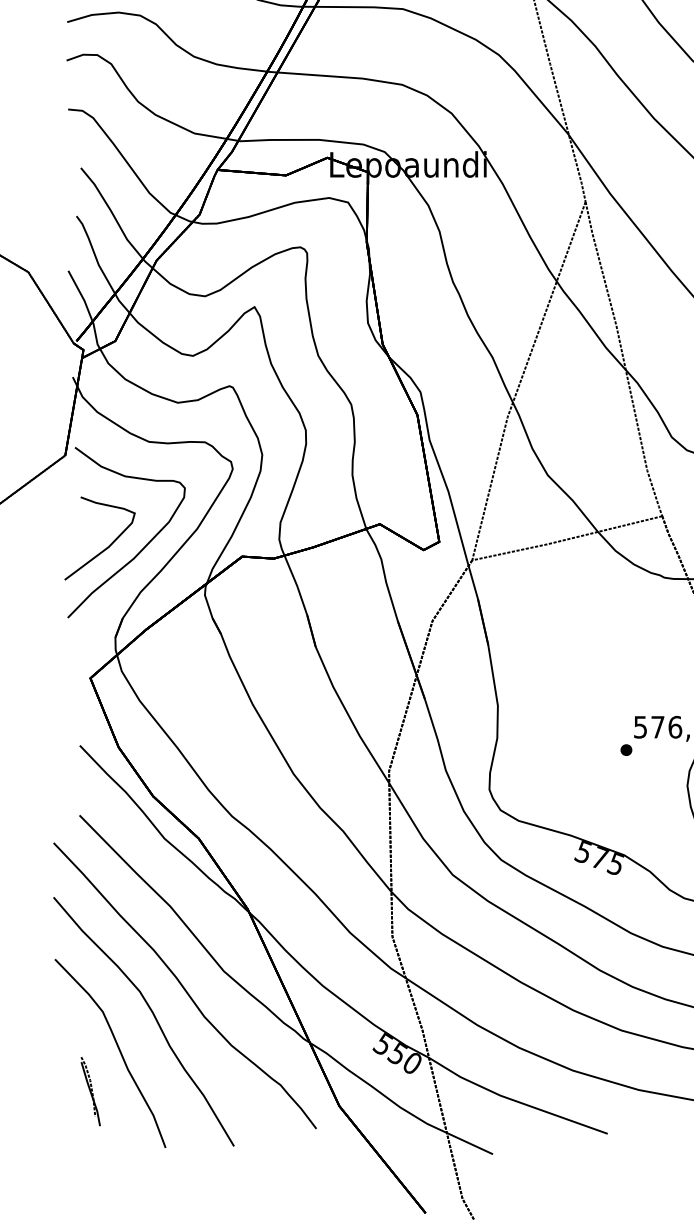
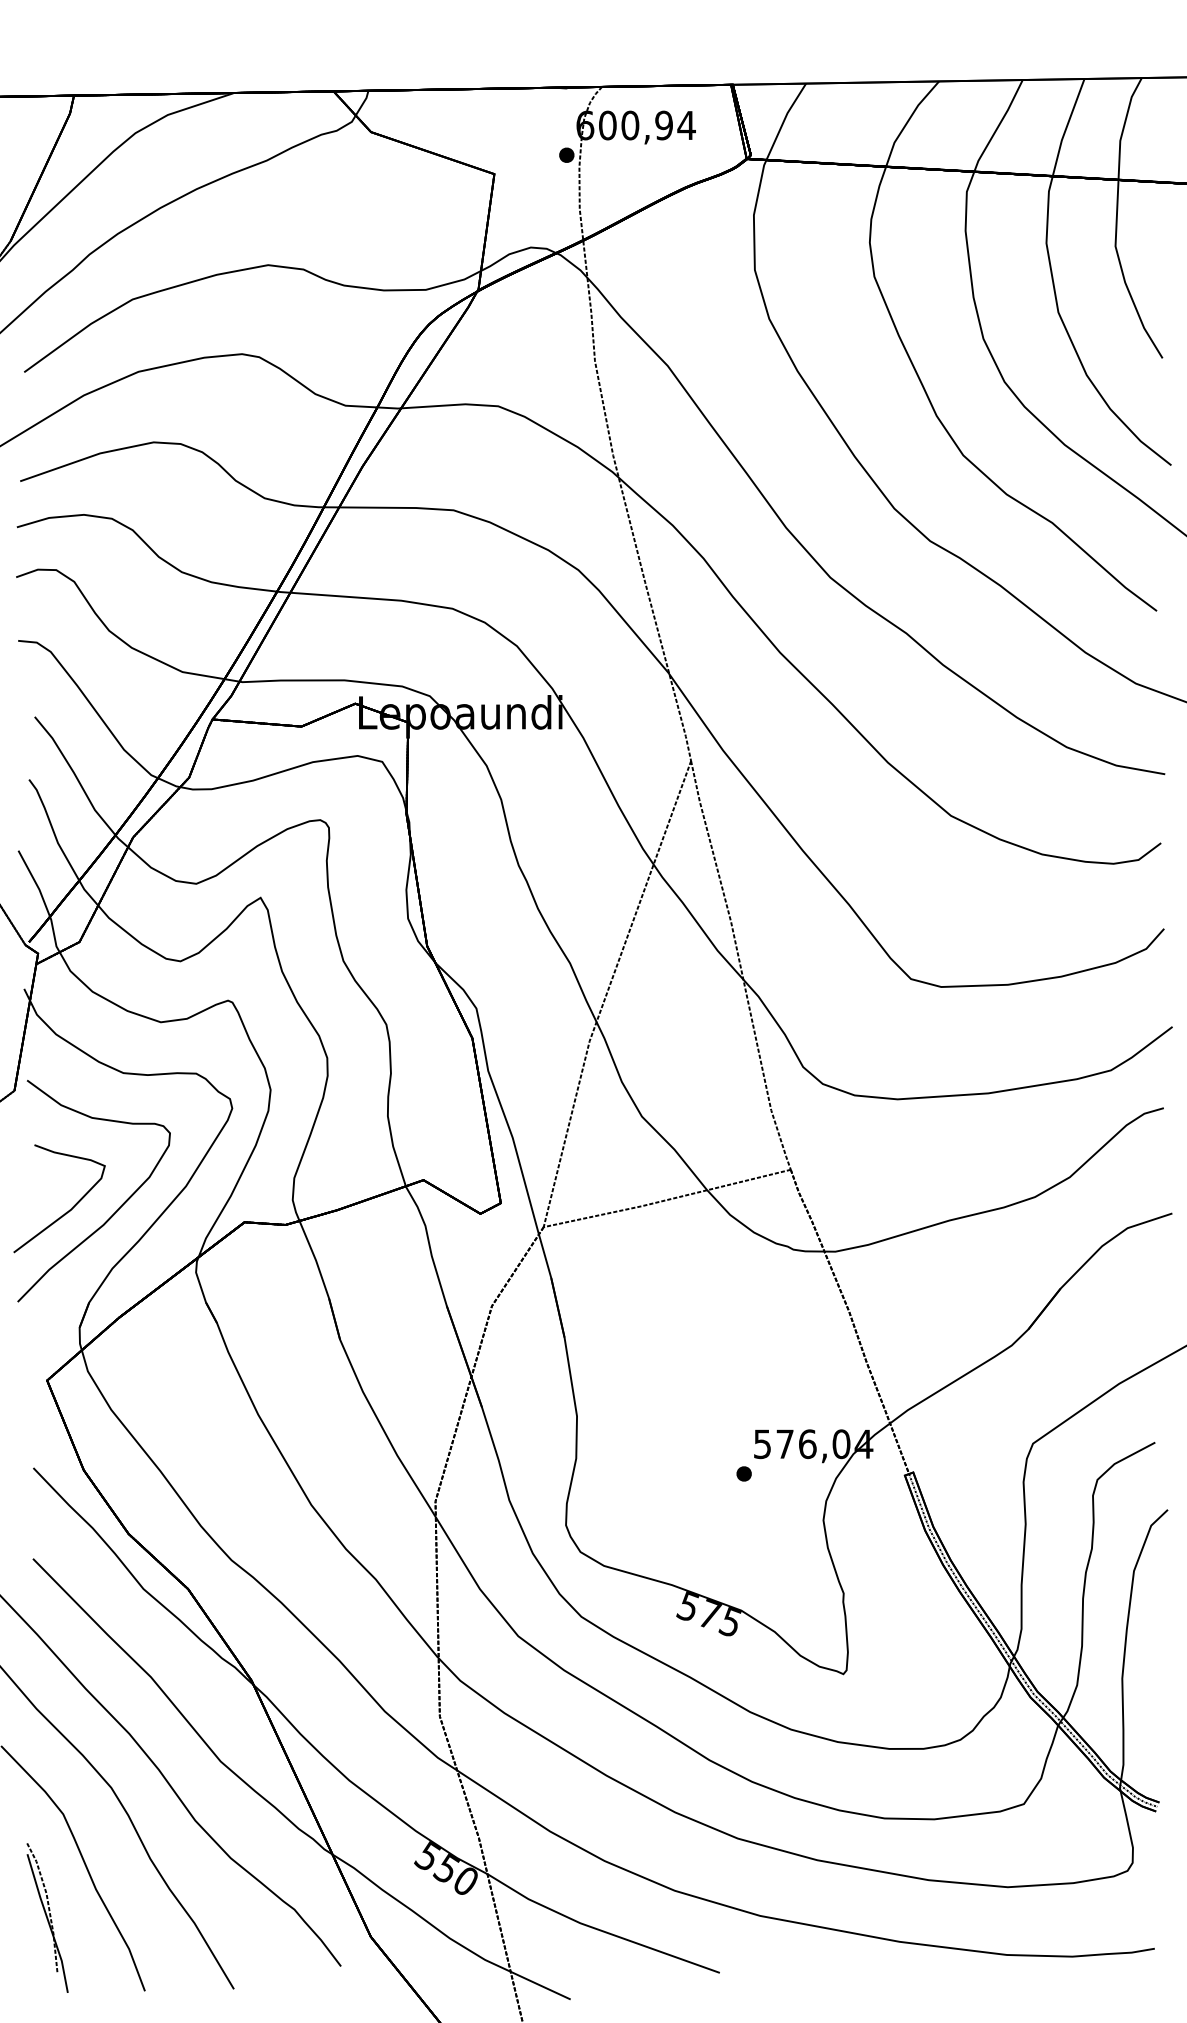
part: (90, 1091) -> (47, 1917), size x1.67

